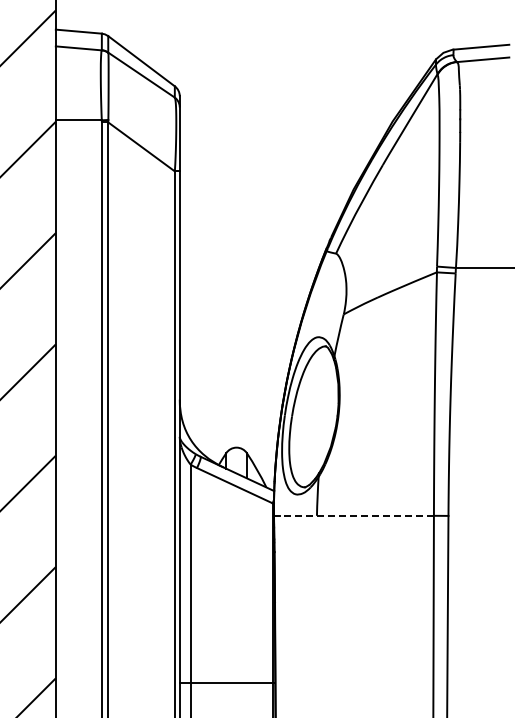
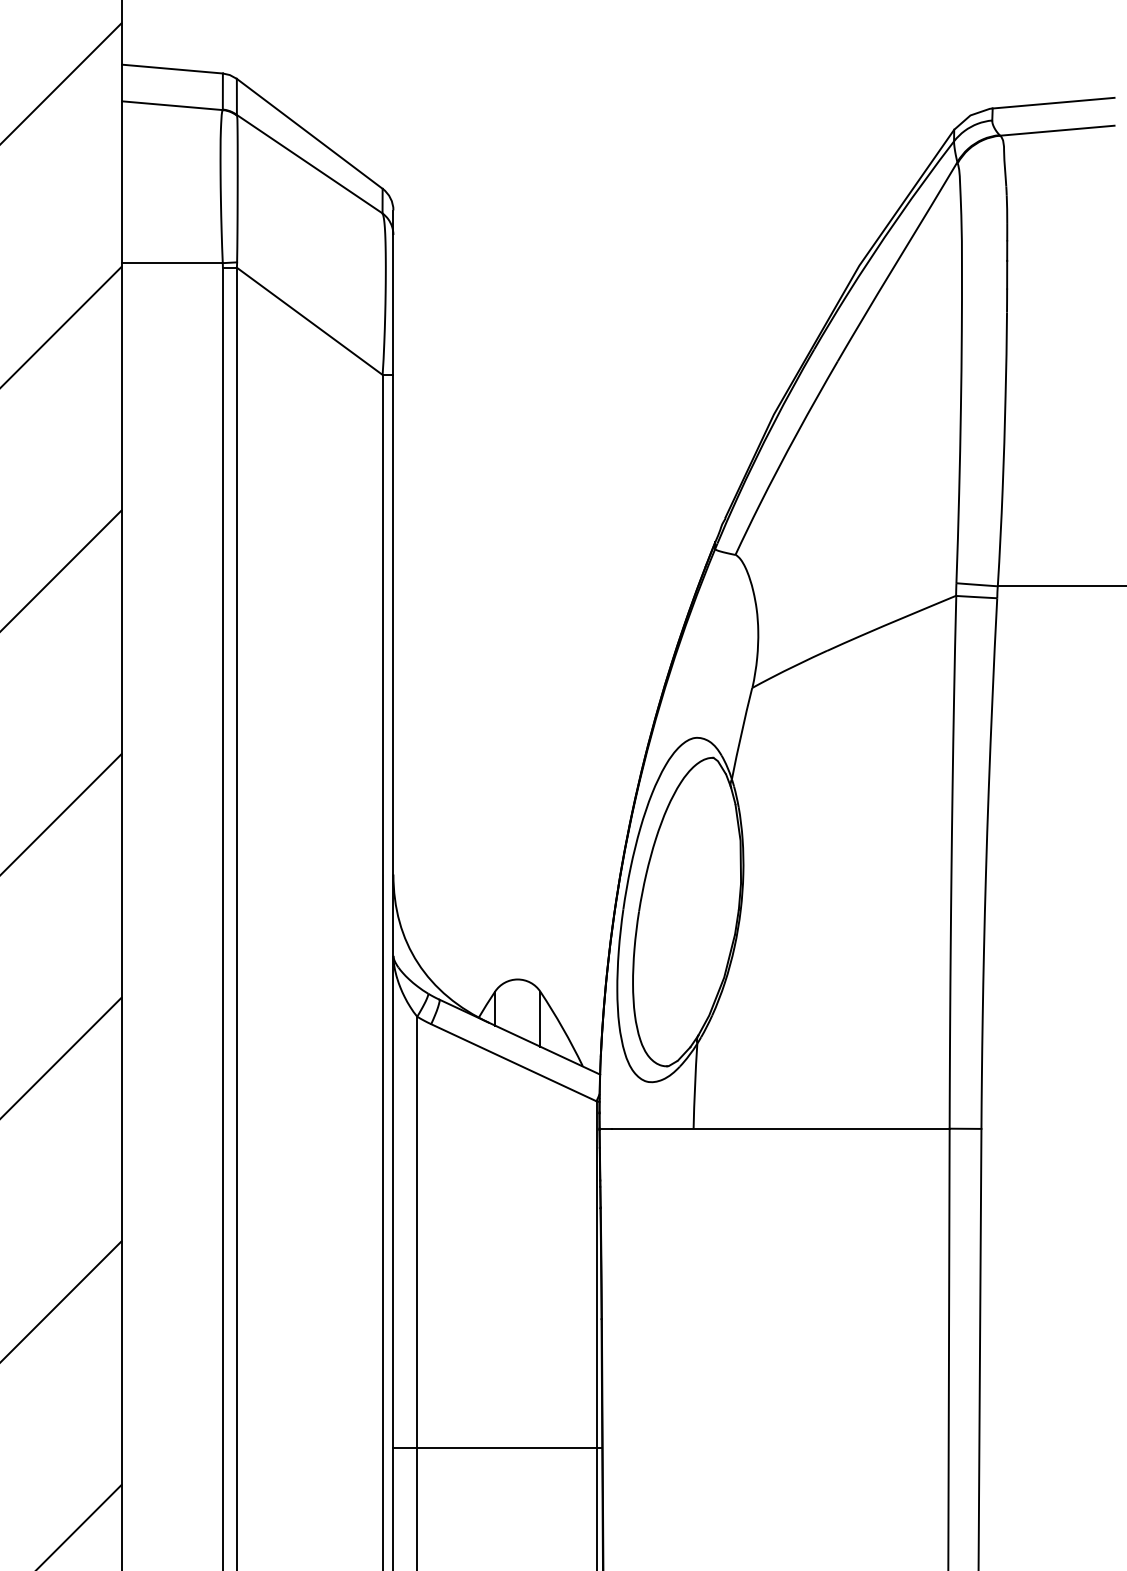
line: (356, 515) -> (780, 1128), dashed -> solid
line: (227, 682) -> (497, 1447), moved

